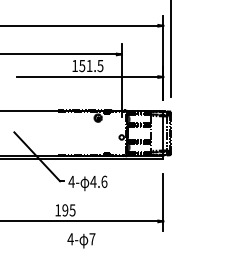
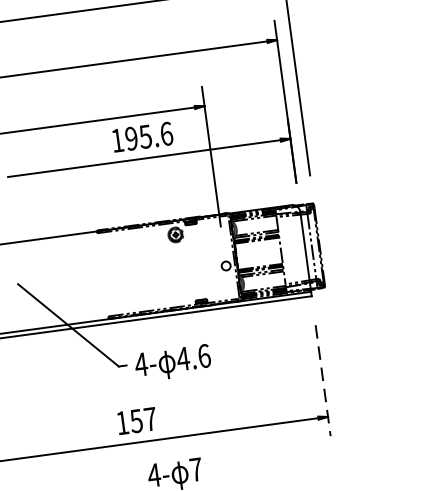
text: (91, 65) -> (149, 135), 151.5 -> 195.6
line: (163, 202) -> (323, 380), solid -> dashed
text: (68, 210) -> (142, 420), 195 -> 157

